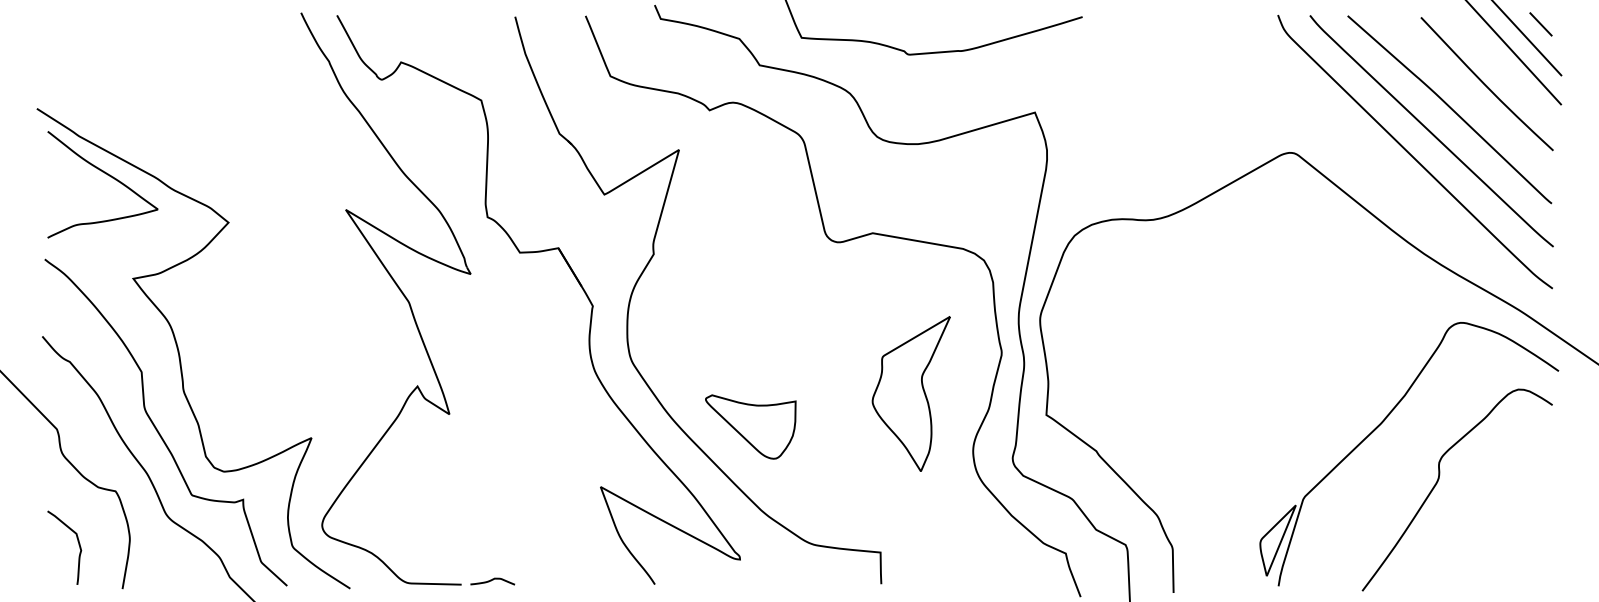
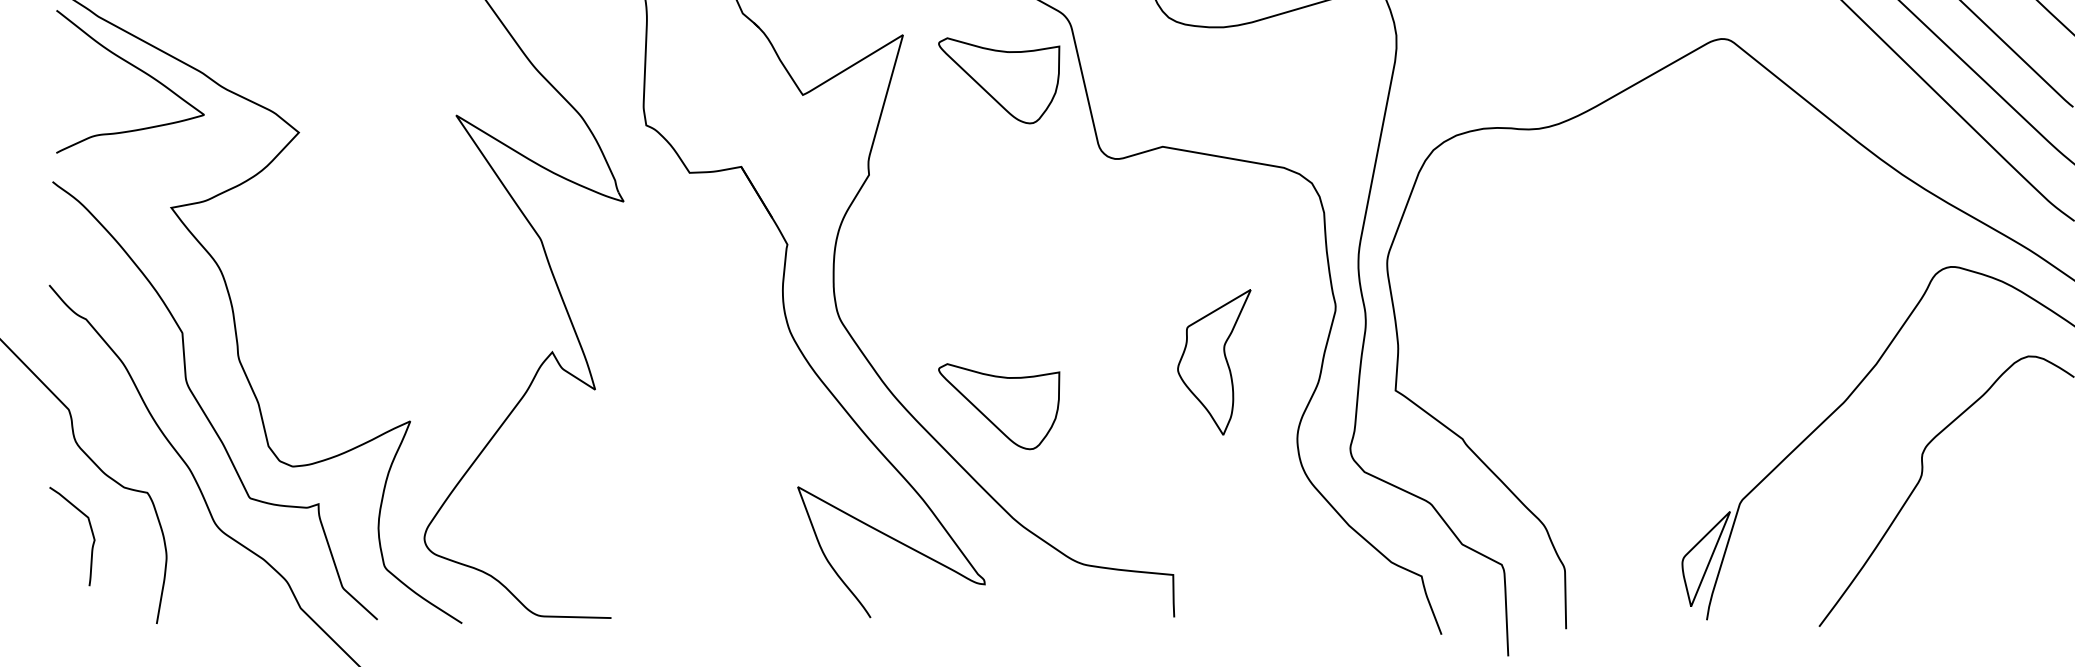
part: (750, 183) -> (998, 80), added
part: (910, 393) -> (1213, 361), size x0.7
curve: (78, 545) -> (91, 533), moved
curve: (492, 580) -> (652, 612), removed

